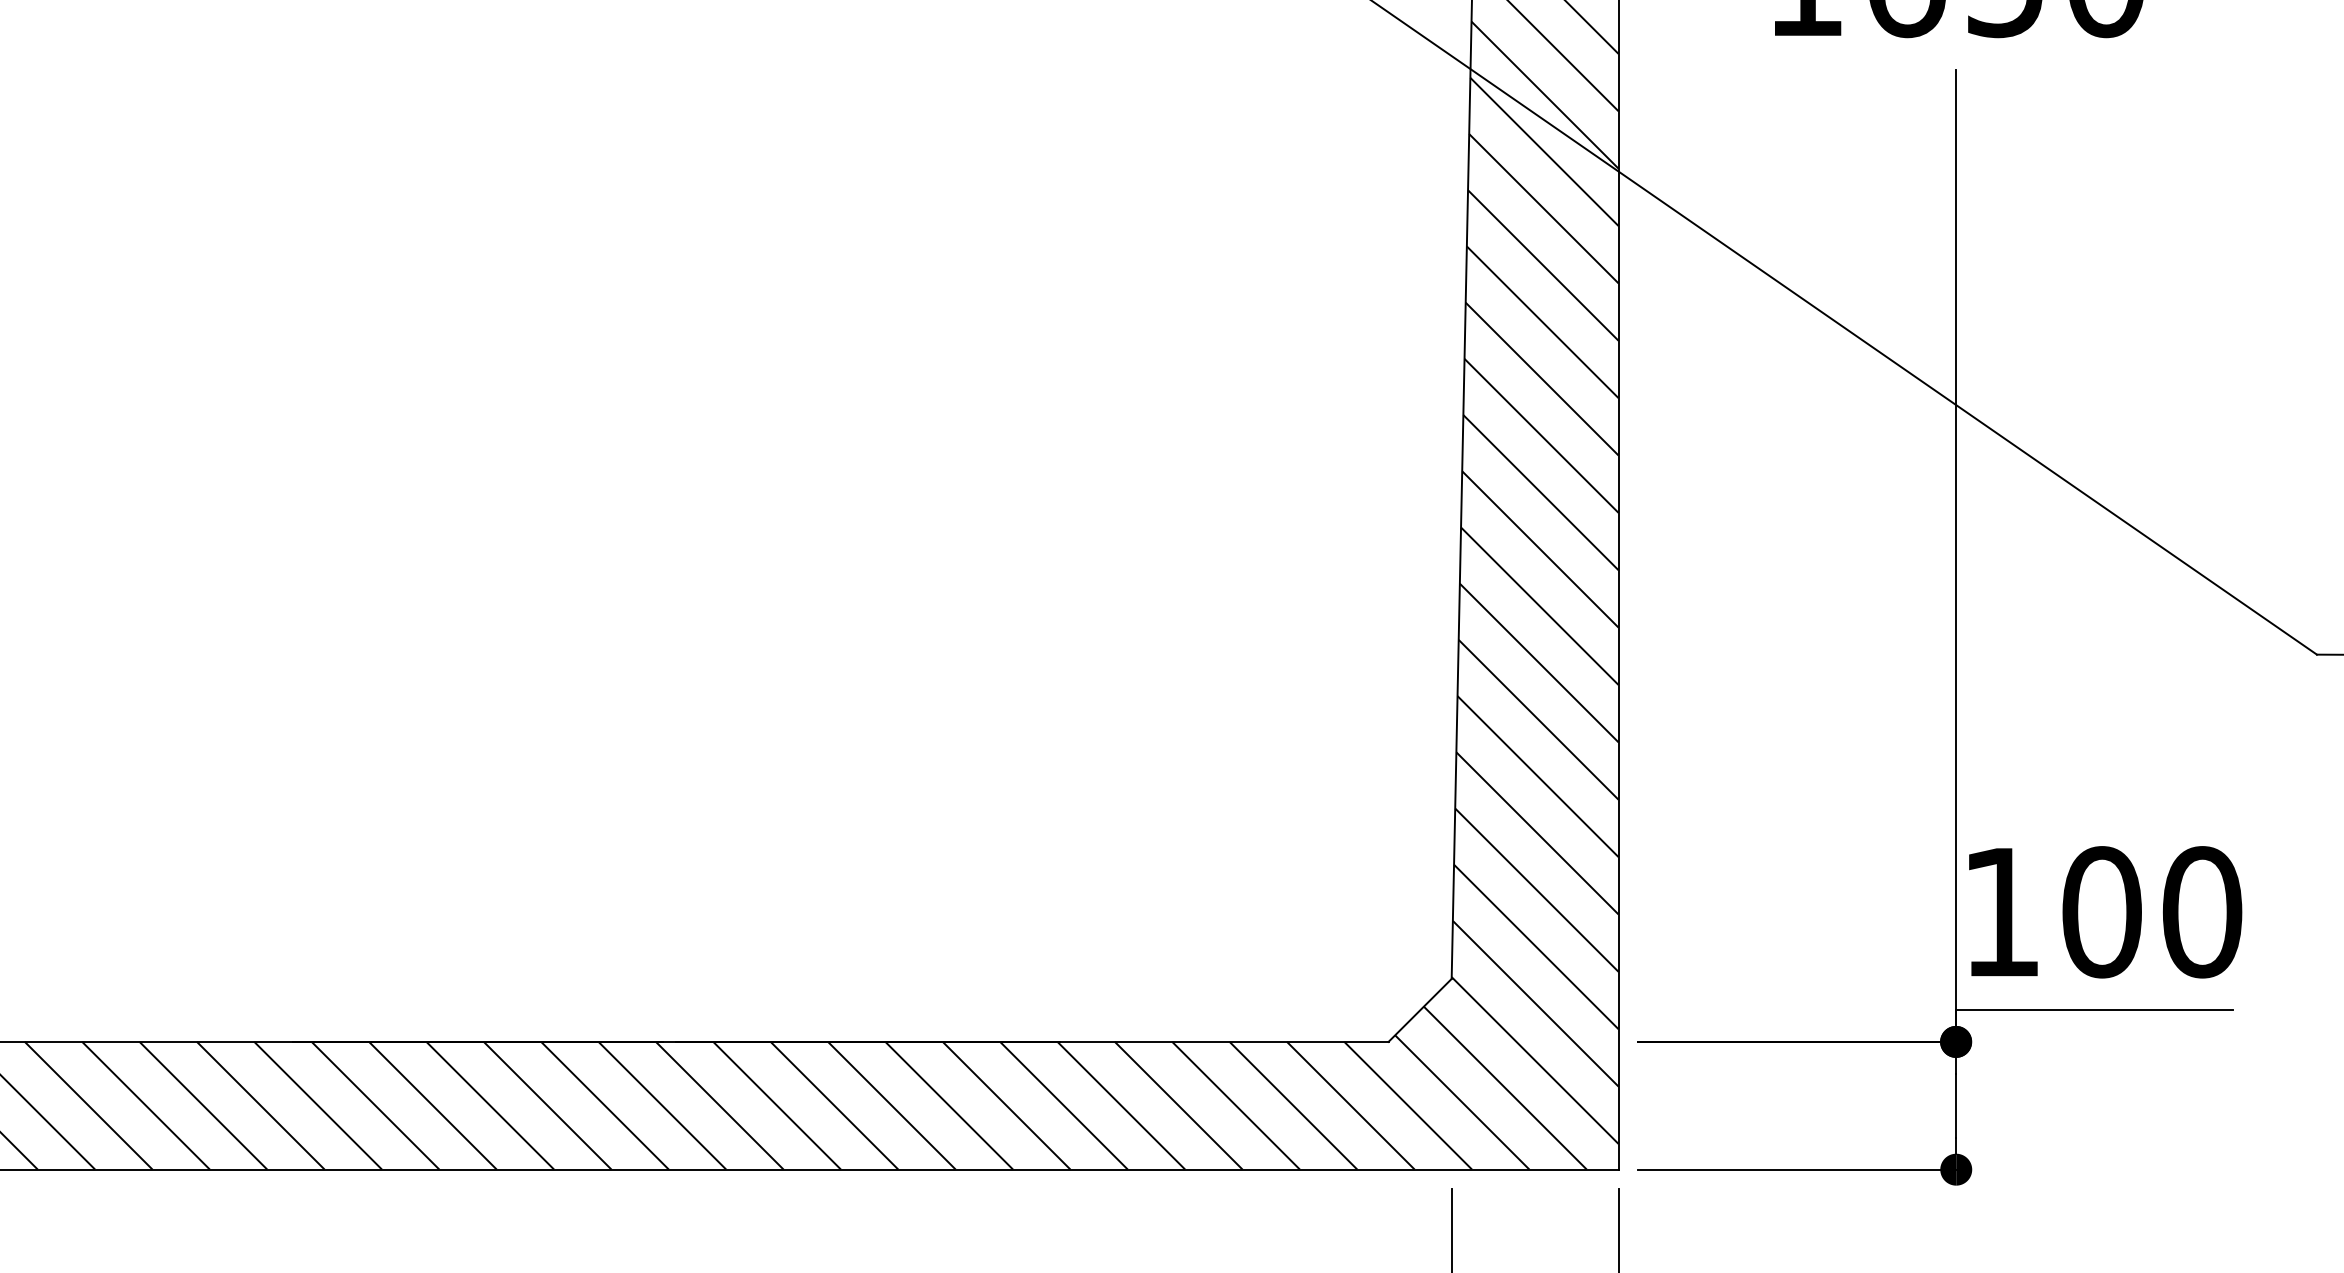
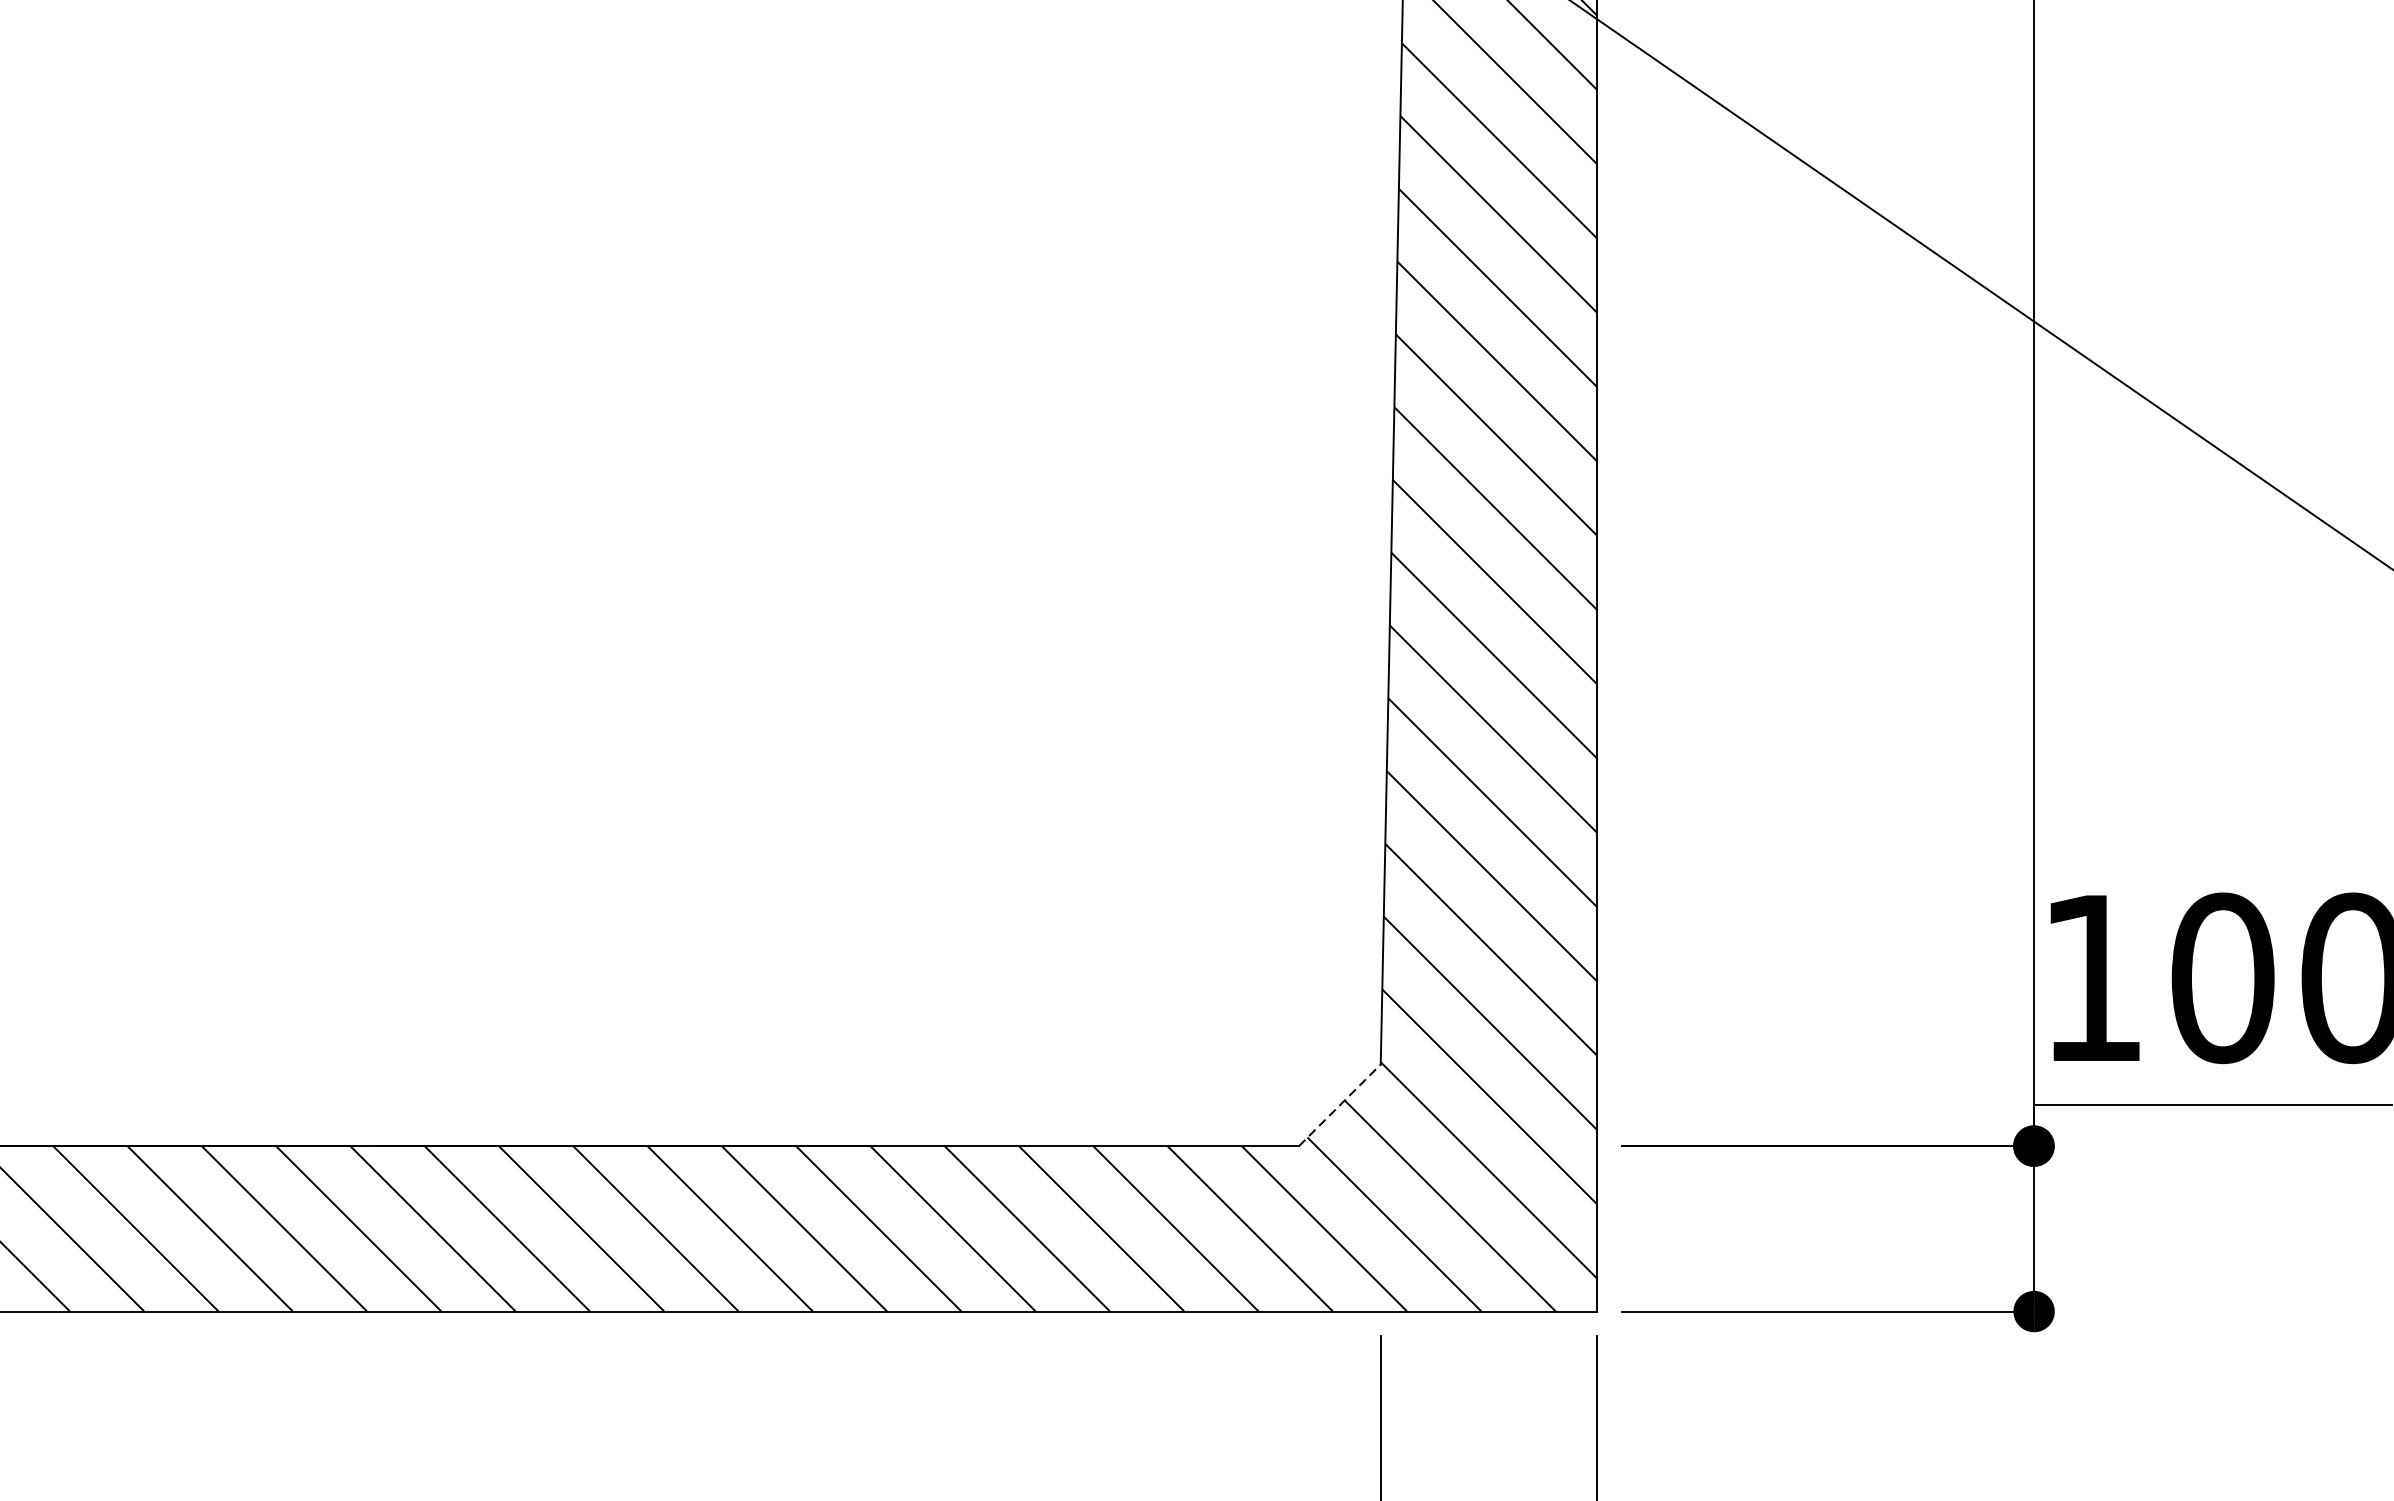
line: (1420, 1010) -> (1340, 1105), solid -> dashed

